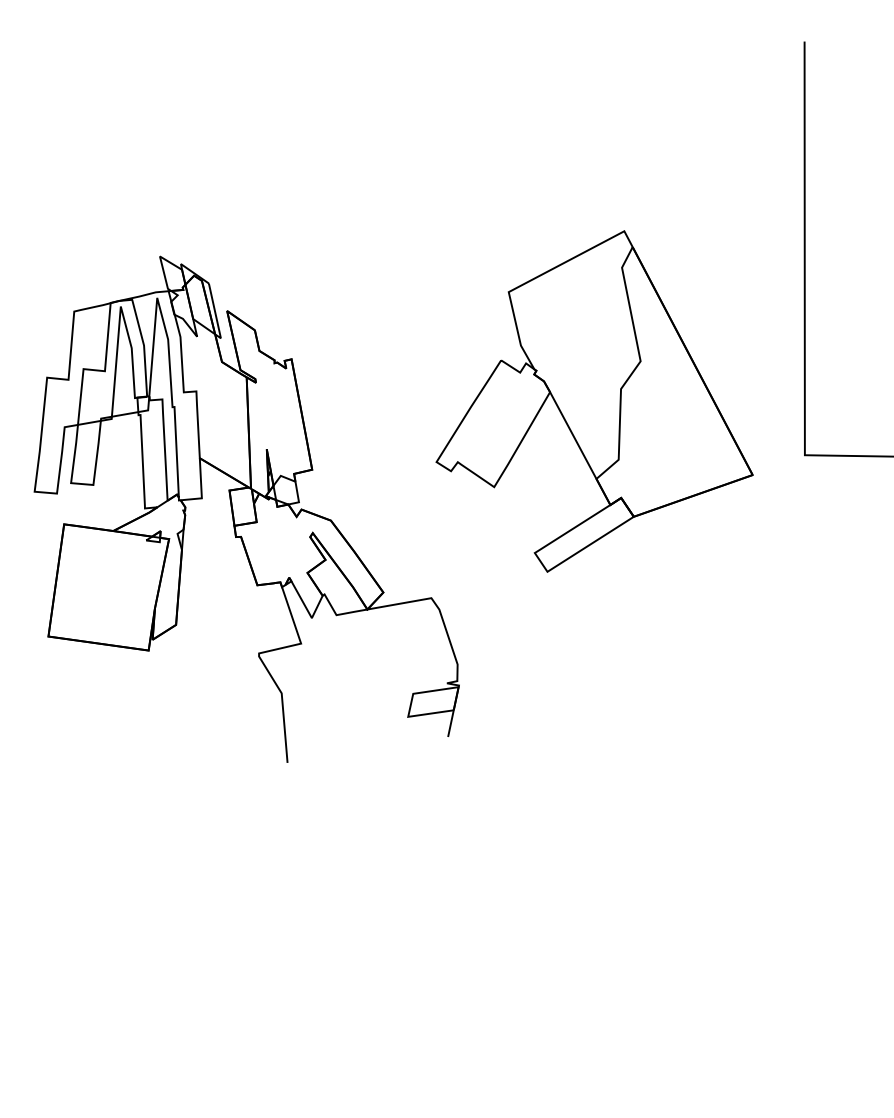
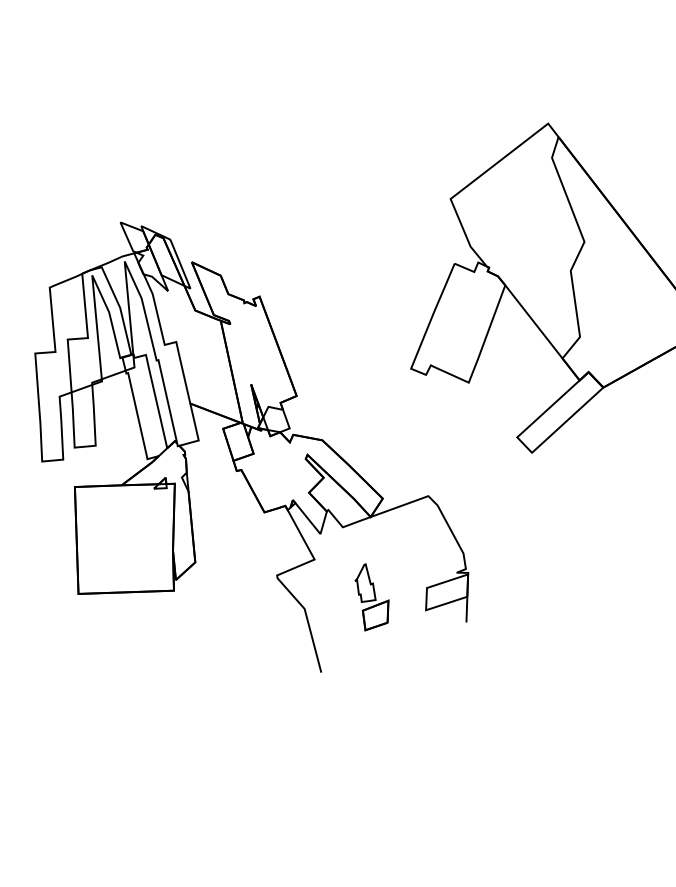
part: (355, 692) -> (373, 596), added

